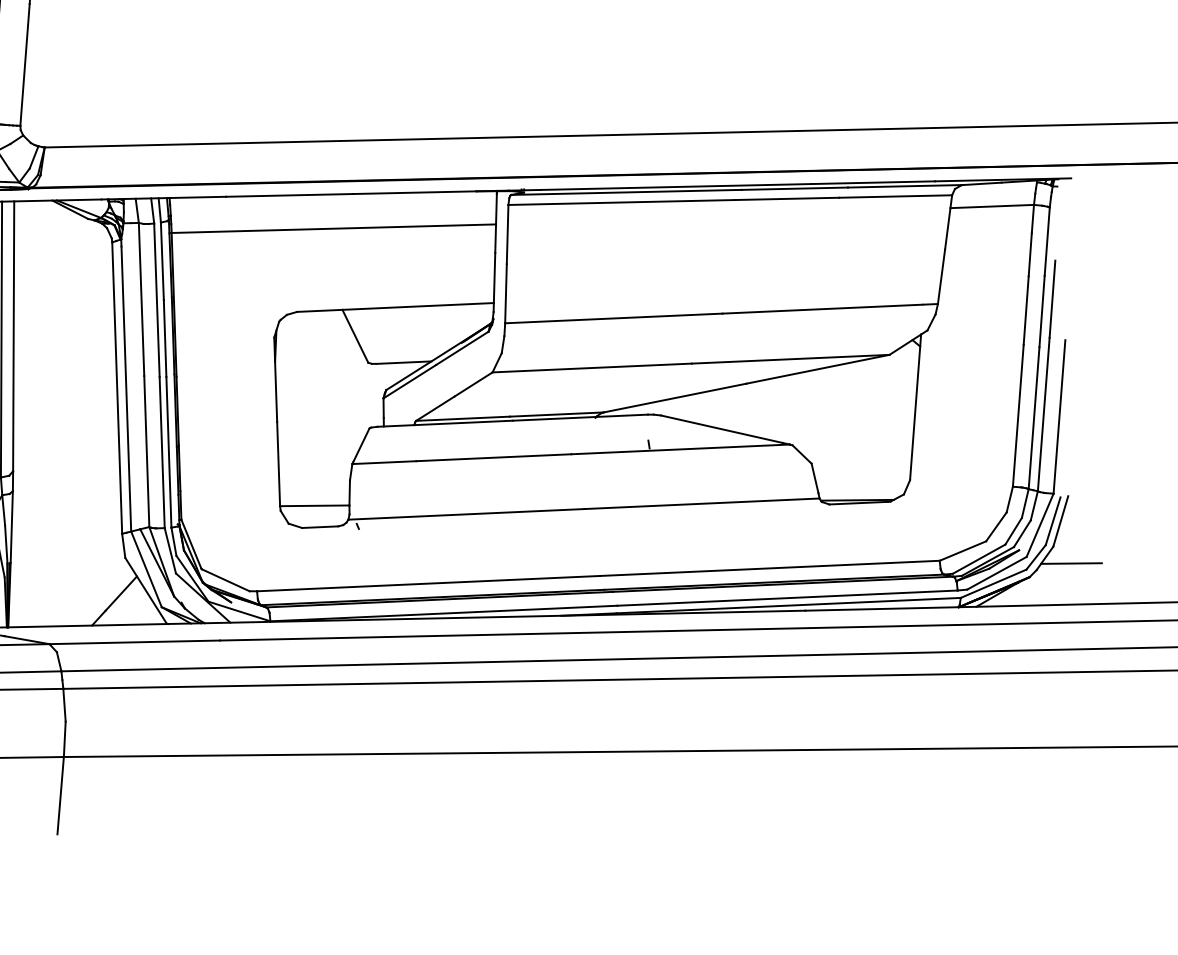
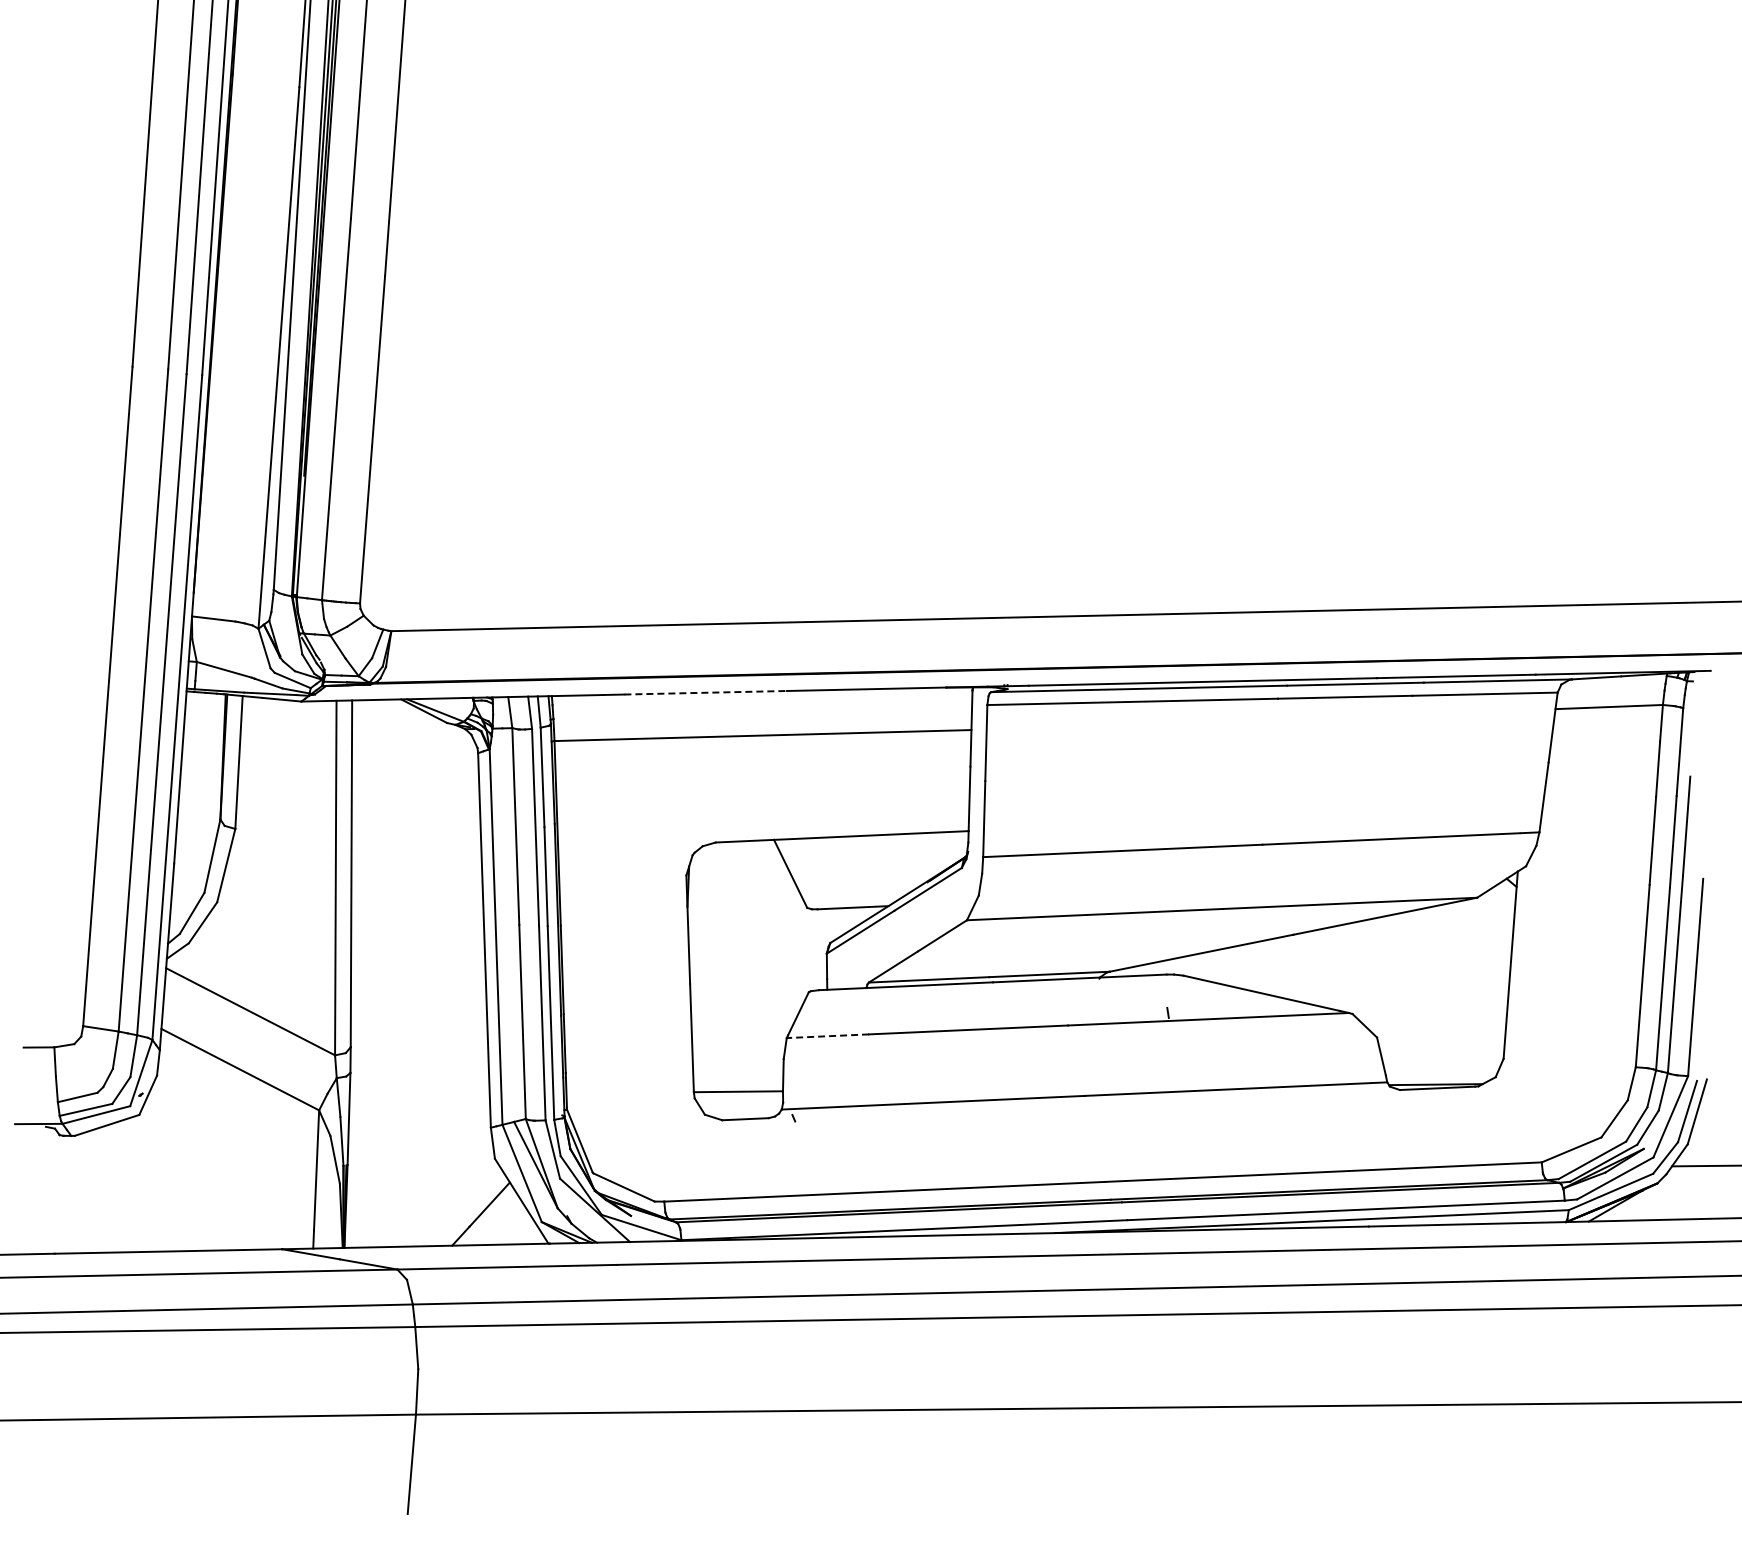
line: (289, 195) -> (706, 692), solid -> dashed
line: (384, 462) -> (827, 1036), solid -> dashed

